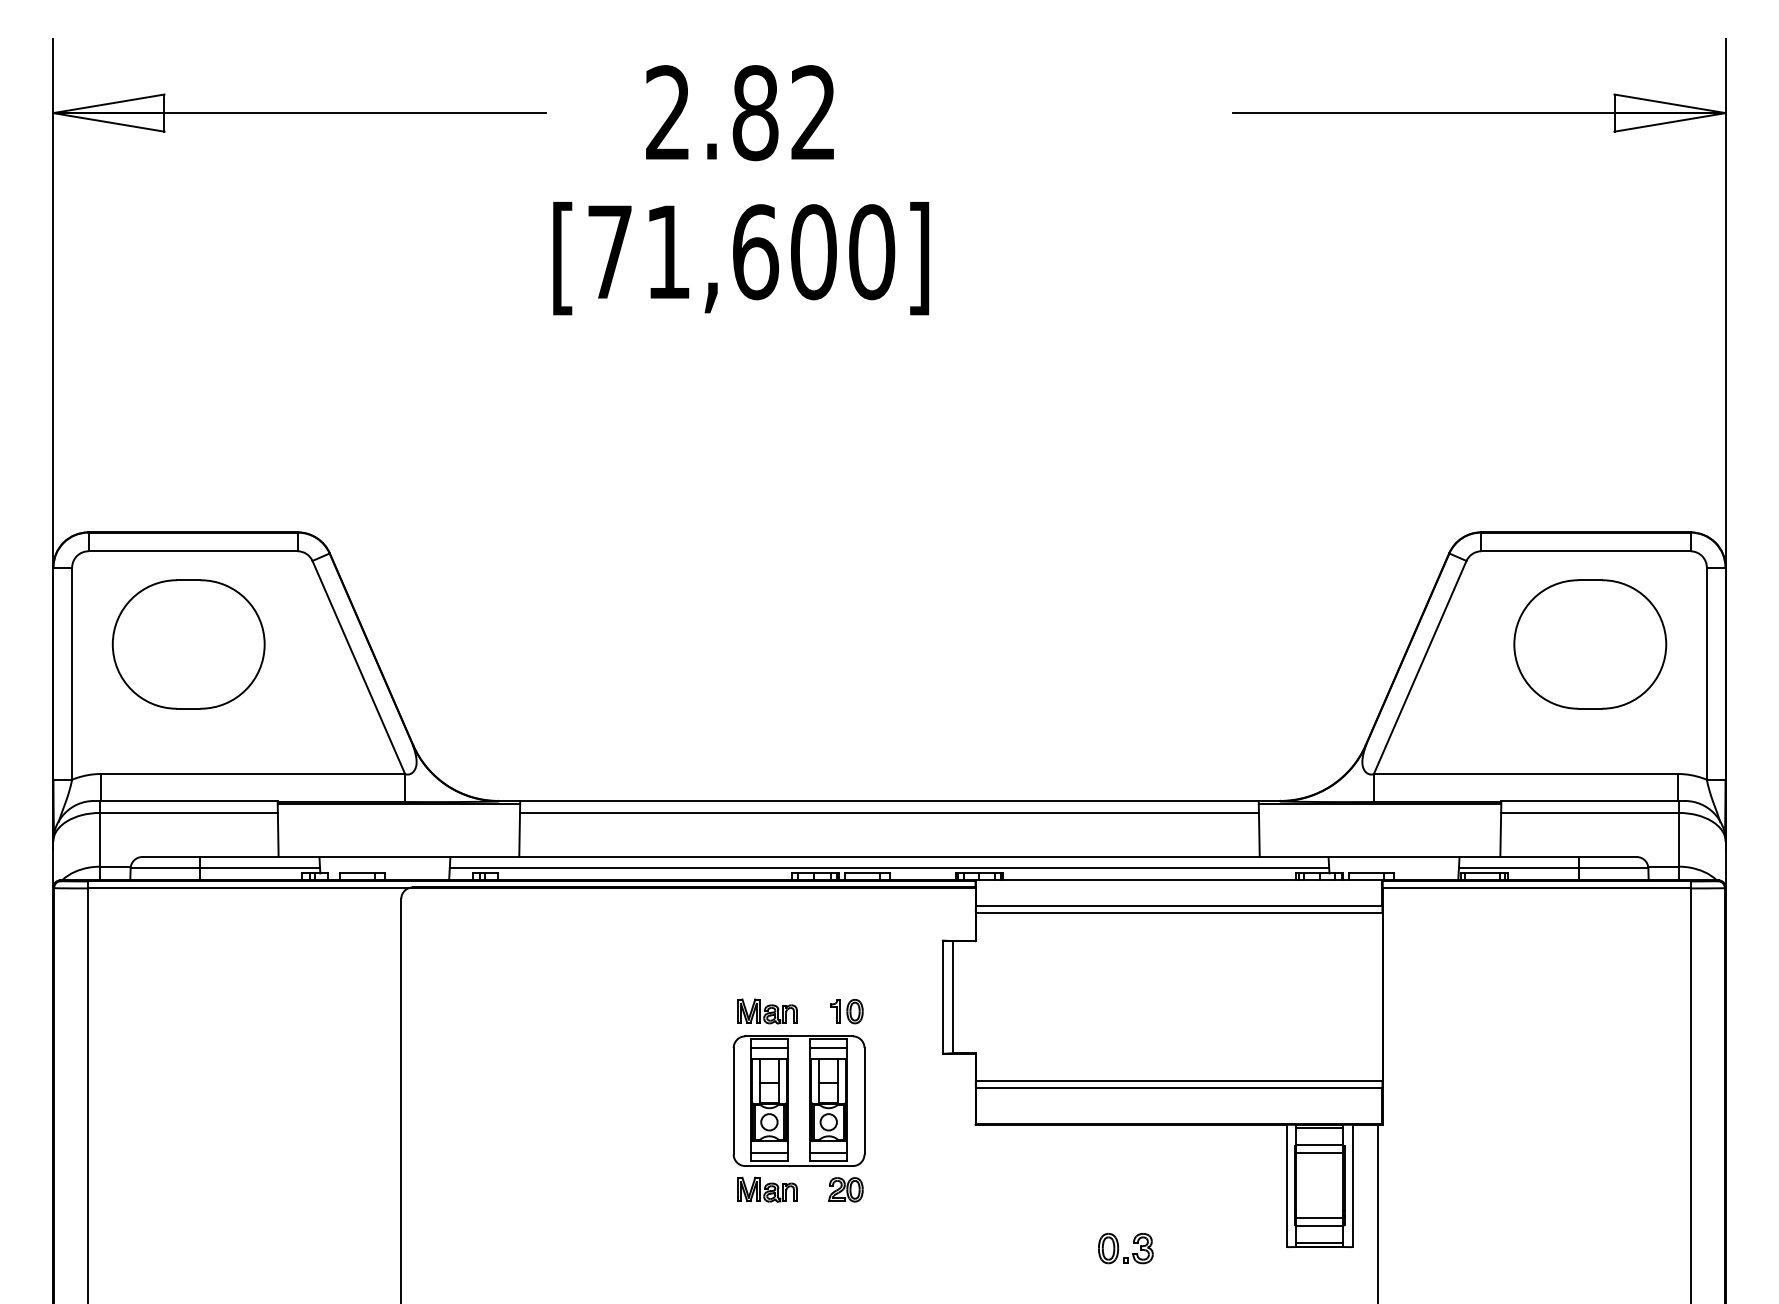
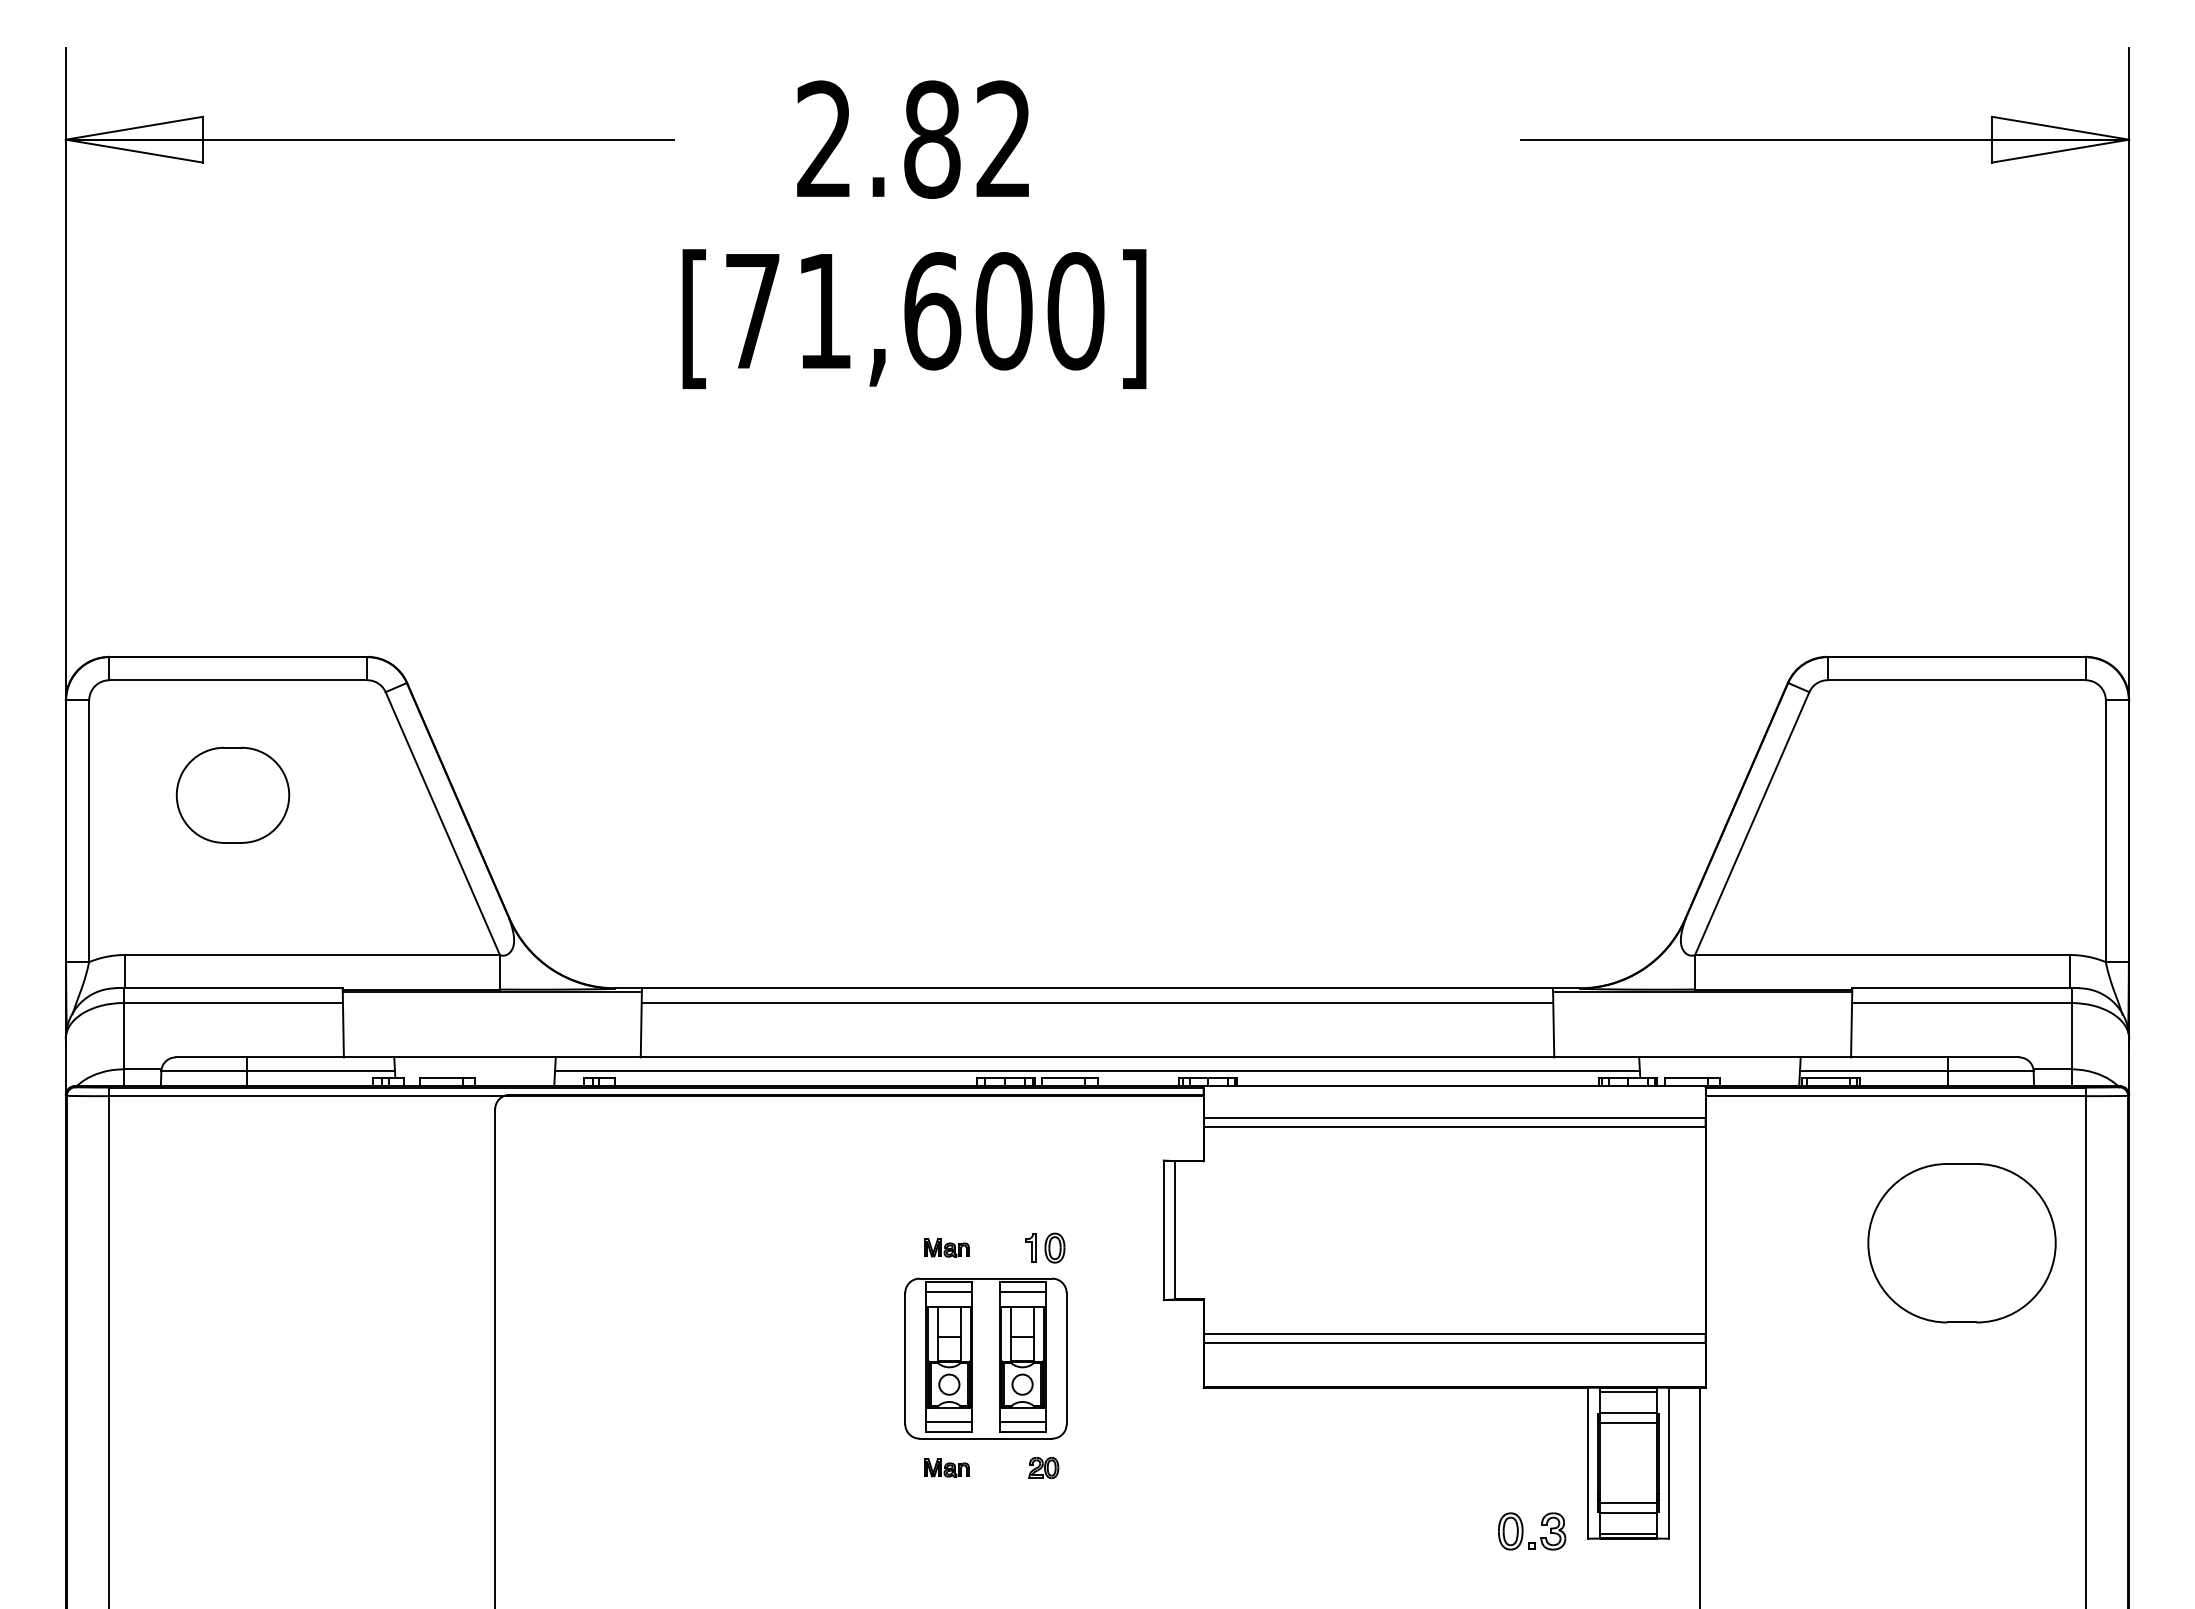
part: (188, 644) -> (232, 795), size x0.6
part: (1589, 644) -> (1961, 1243), moved
part: (767, 1011) -> (946, 1247), size x0.6
part: (767, 1189) -> (946, 1467), size x0.6
part: (845, 1189) -> (1043, 1467), size x0.7
part: (1118, 1248) -> (1523, 1531), moved

